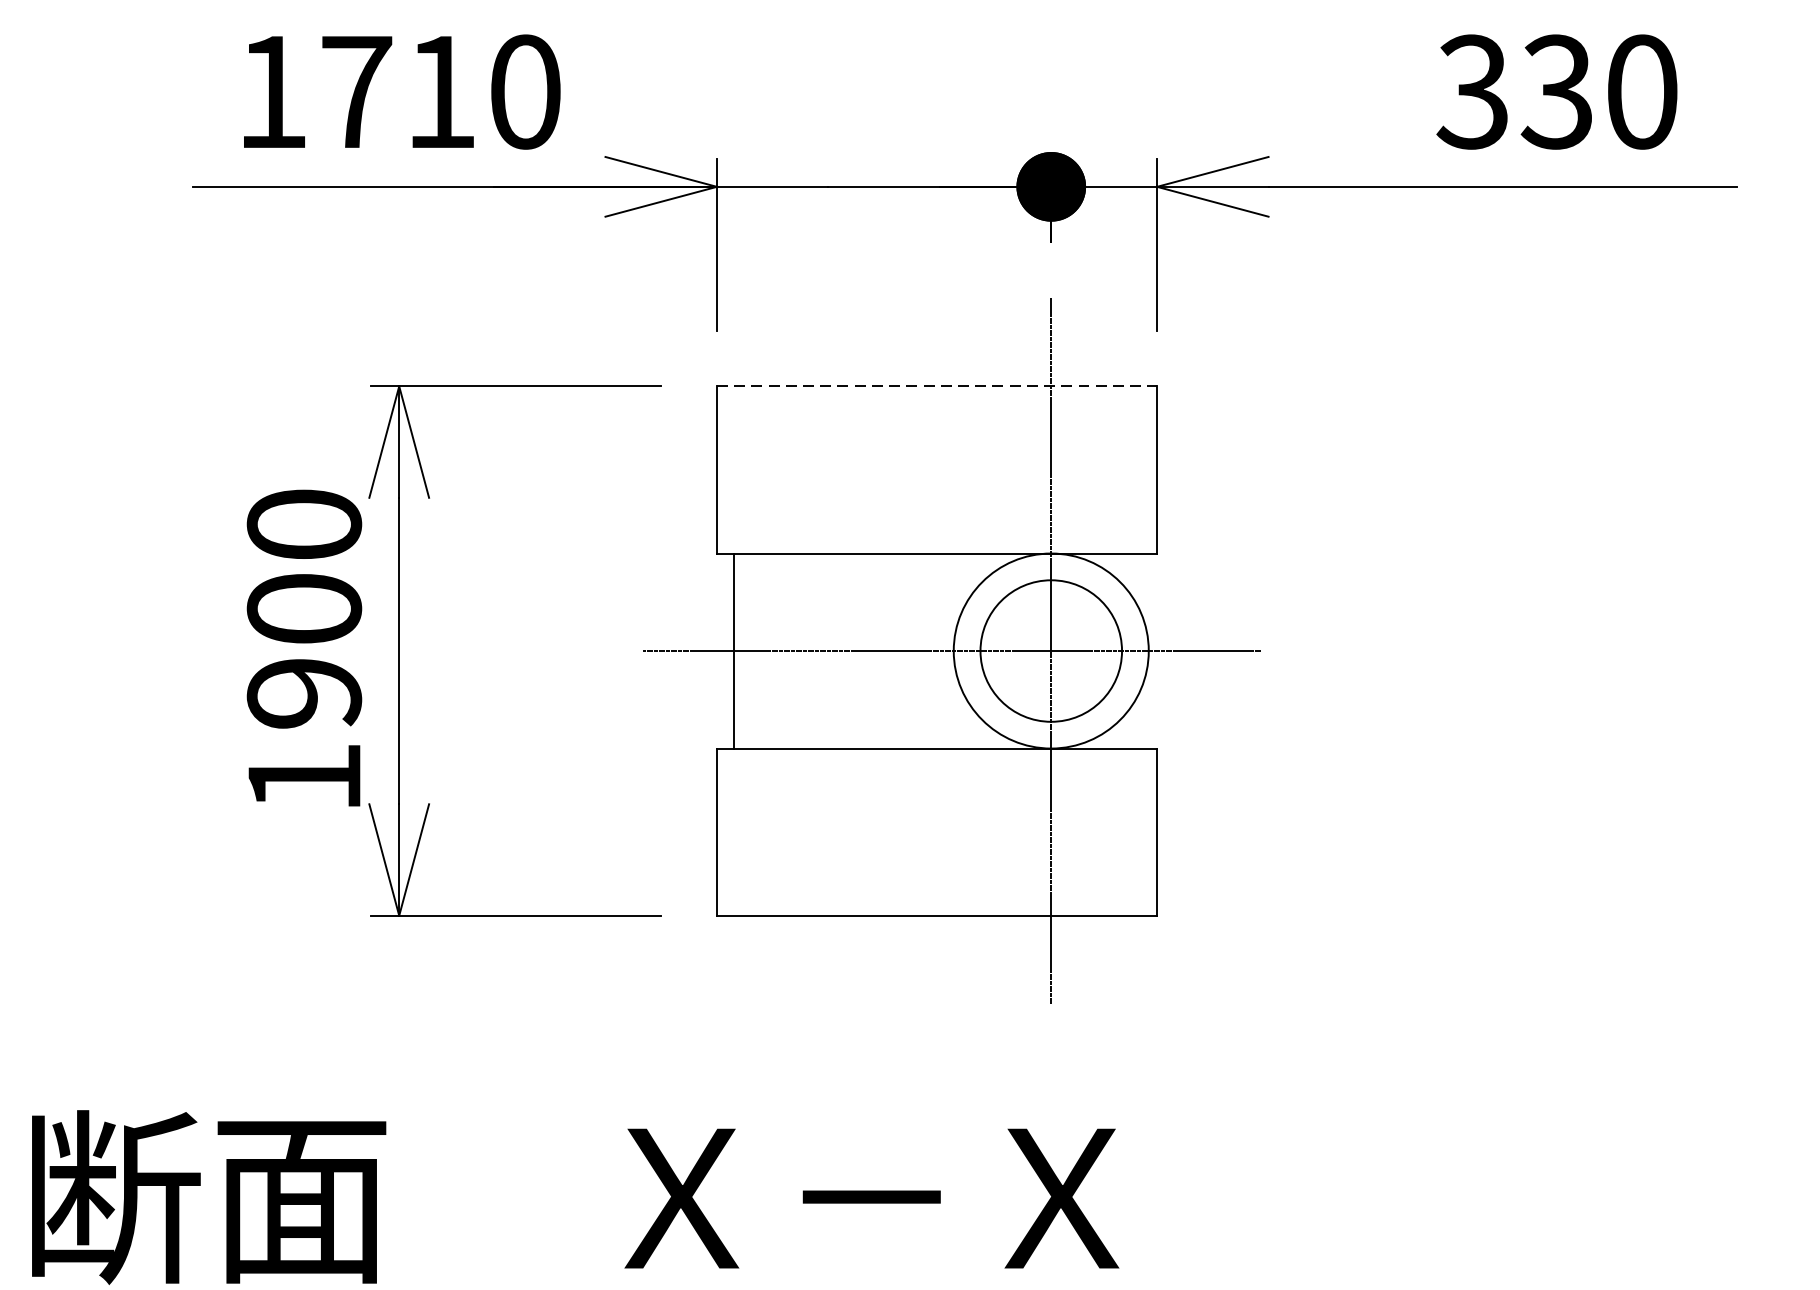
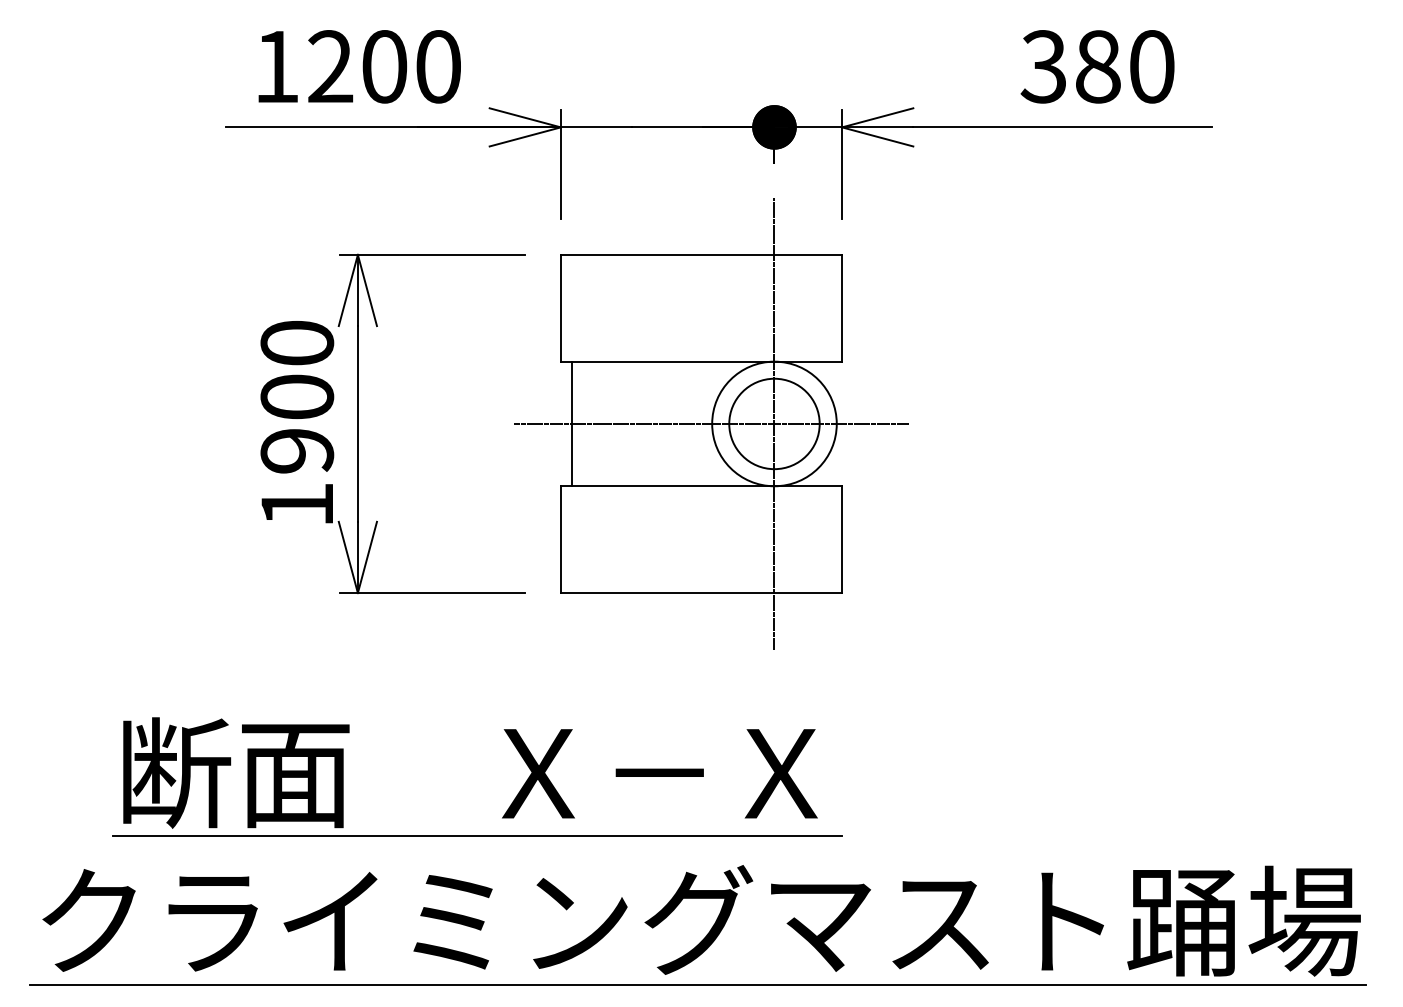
text: (398, 91) -> (357, 66), 1710 -> 1200
text: (1556, 91) -> (1097, 66), 330 -> 380
line: (937, 385) -> (701, 254), dashed -> solid

